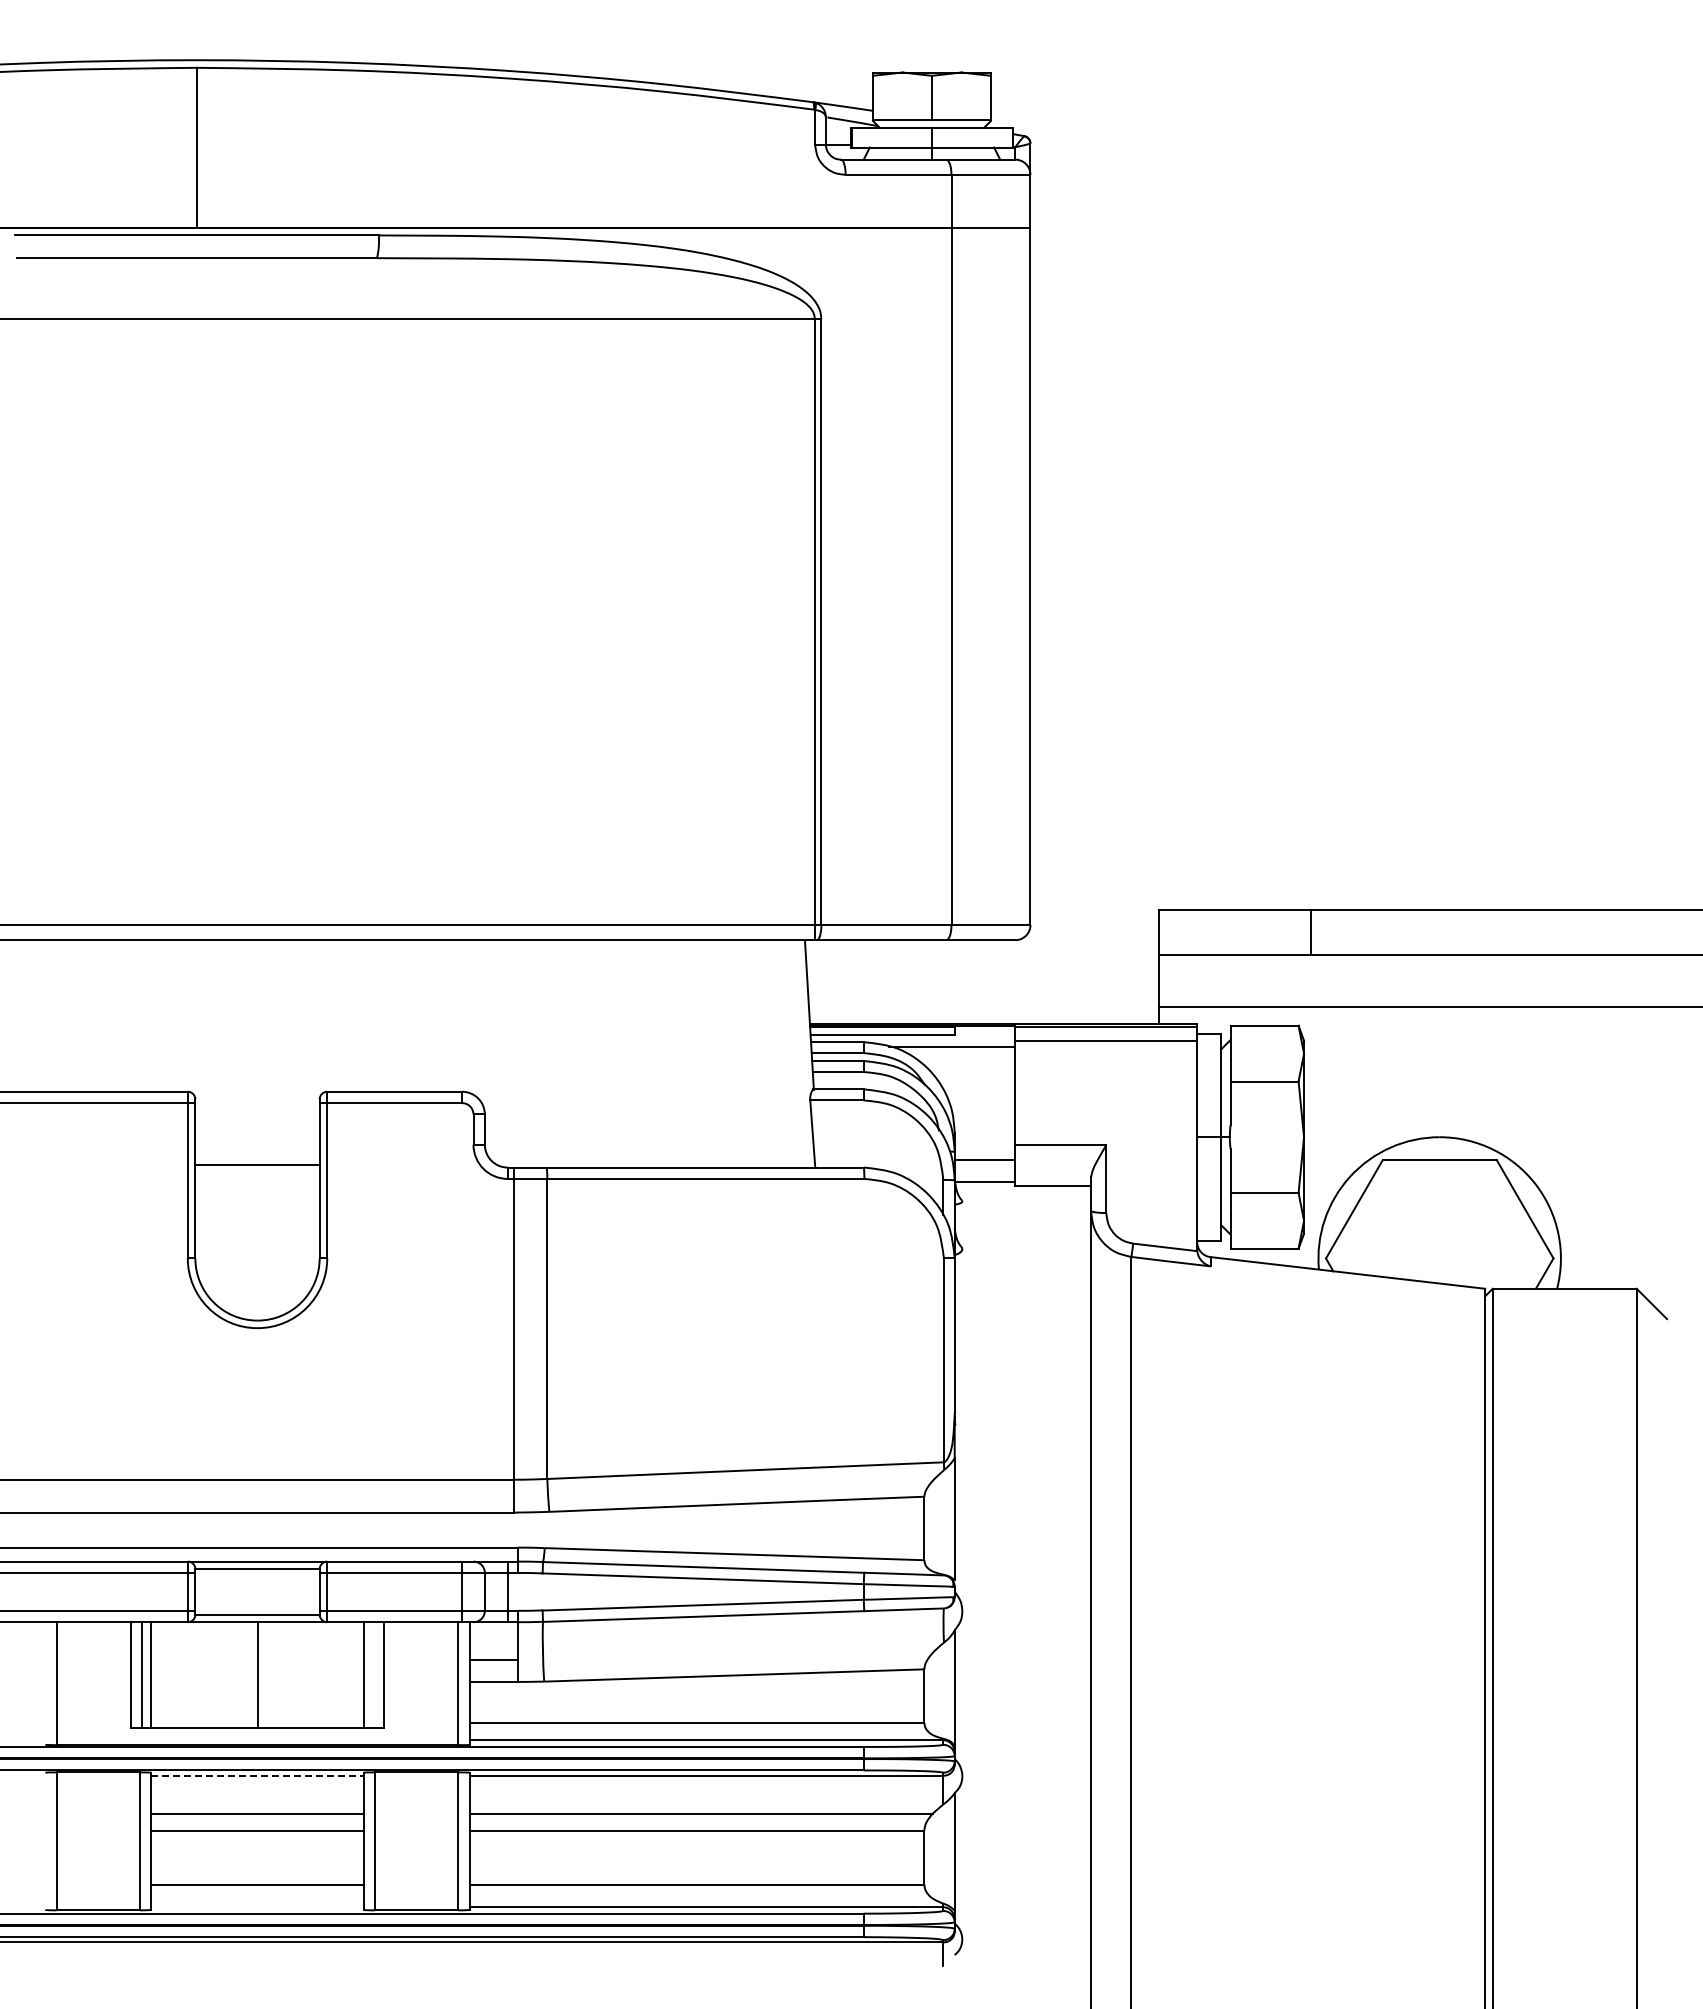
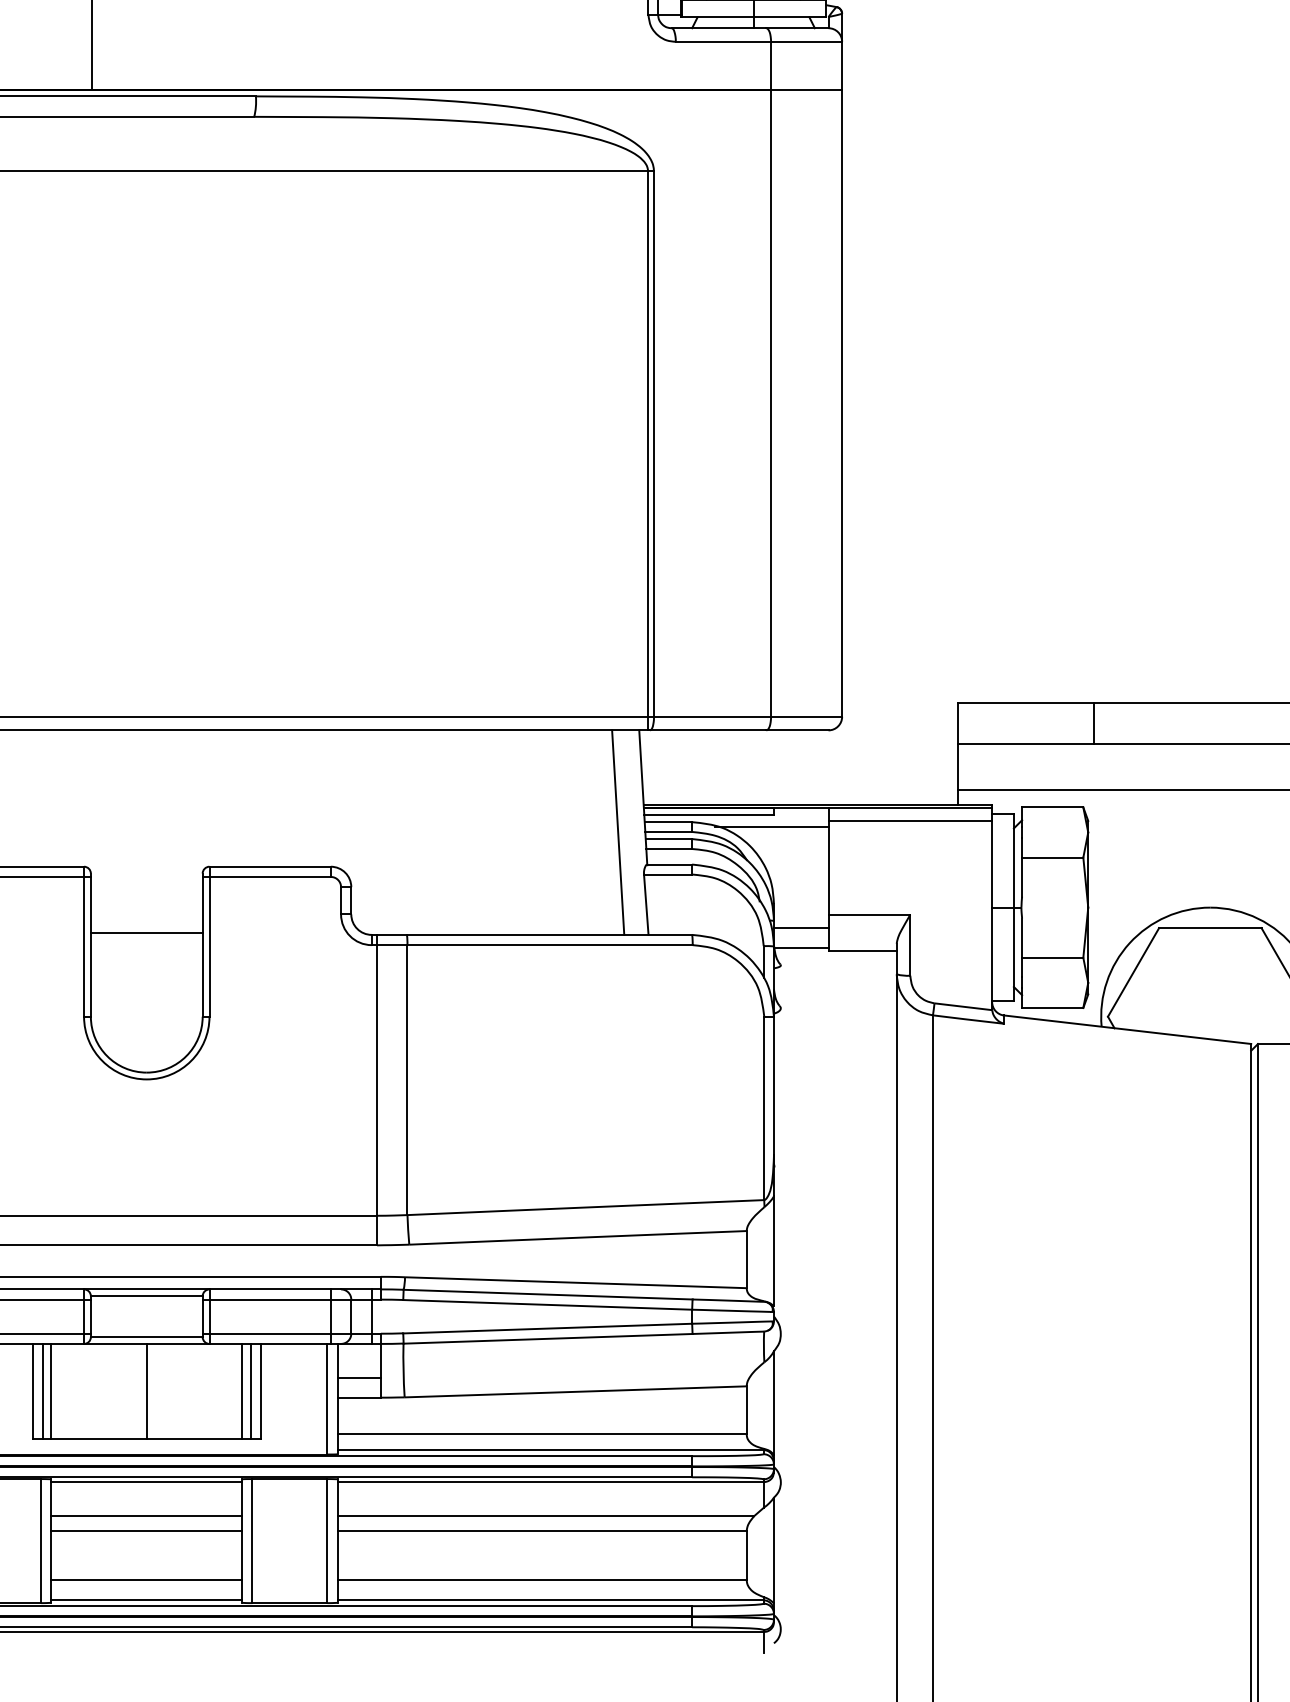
line: (781, 1053) -> (618, 832), added
line: (373, 1675) -> (251, 1391), added
line: (258, 1775) -> (147, 1481), dashed -> solid
line: (257, 1907) -> (146, 1600), added

